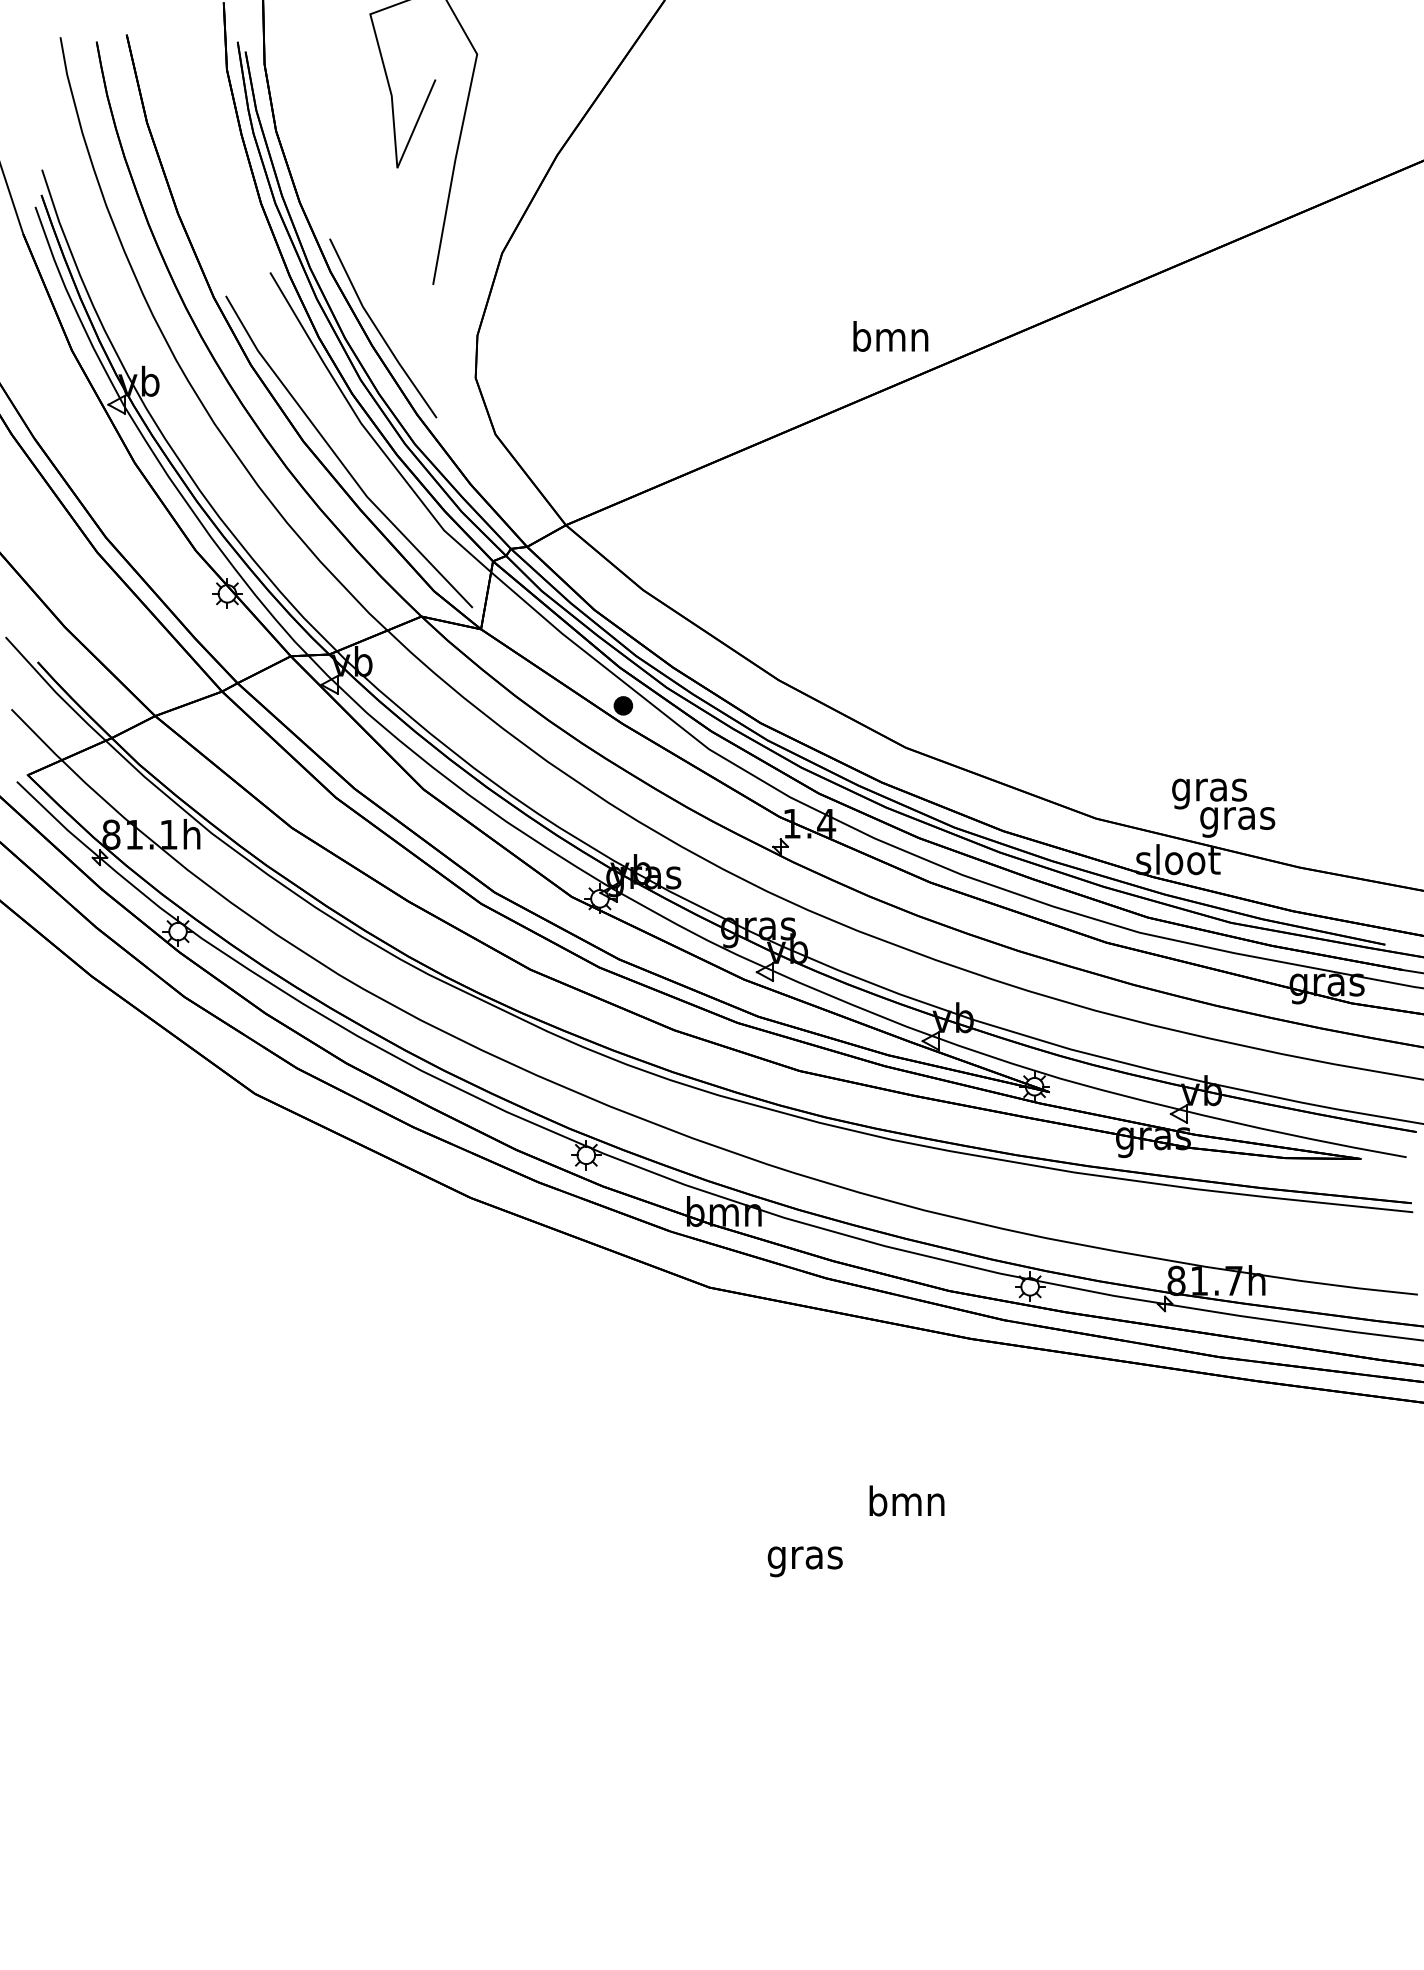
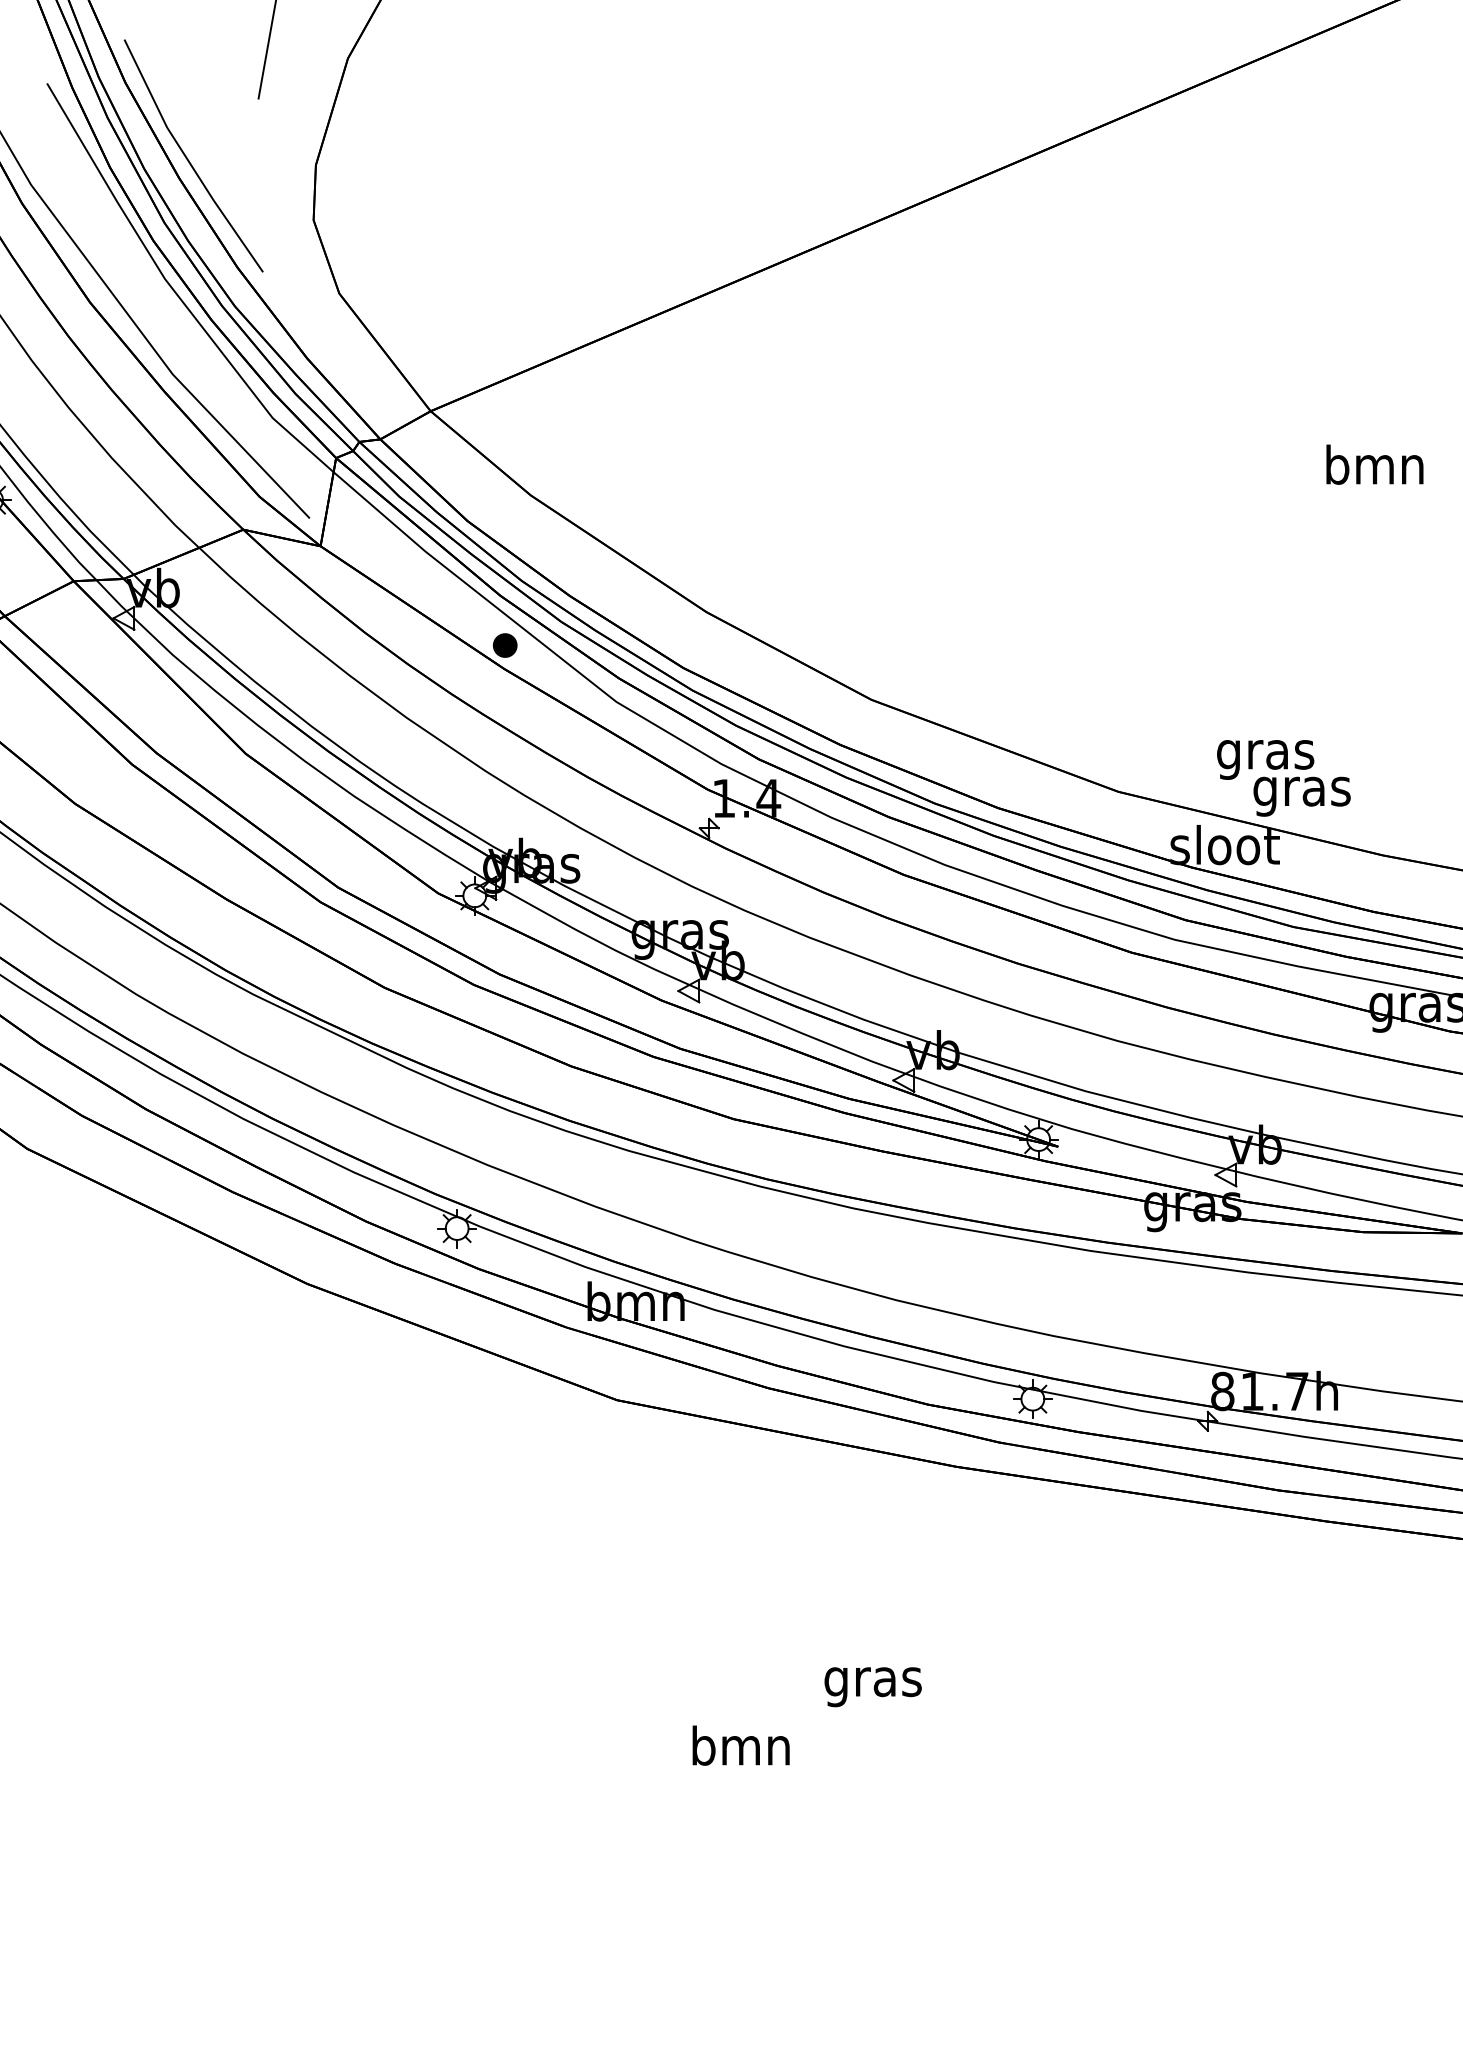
text: (890, 336) -> (1374, 464), moved
text: (906, 1504) -> (872, 1681), bmn -> gras
text: (804, 1557) -> (740, 1750), gras -> bmn

